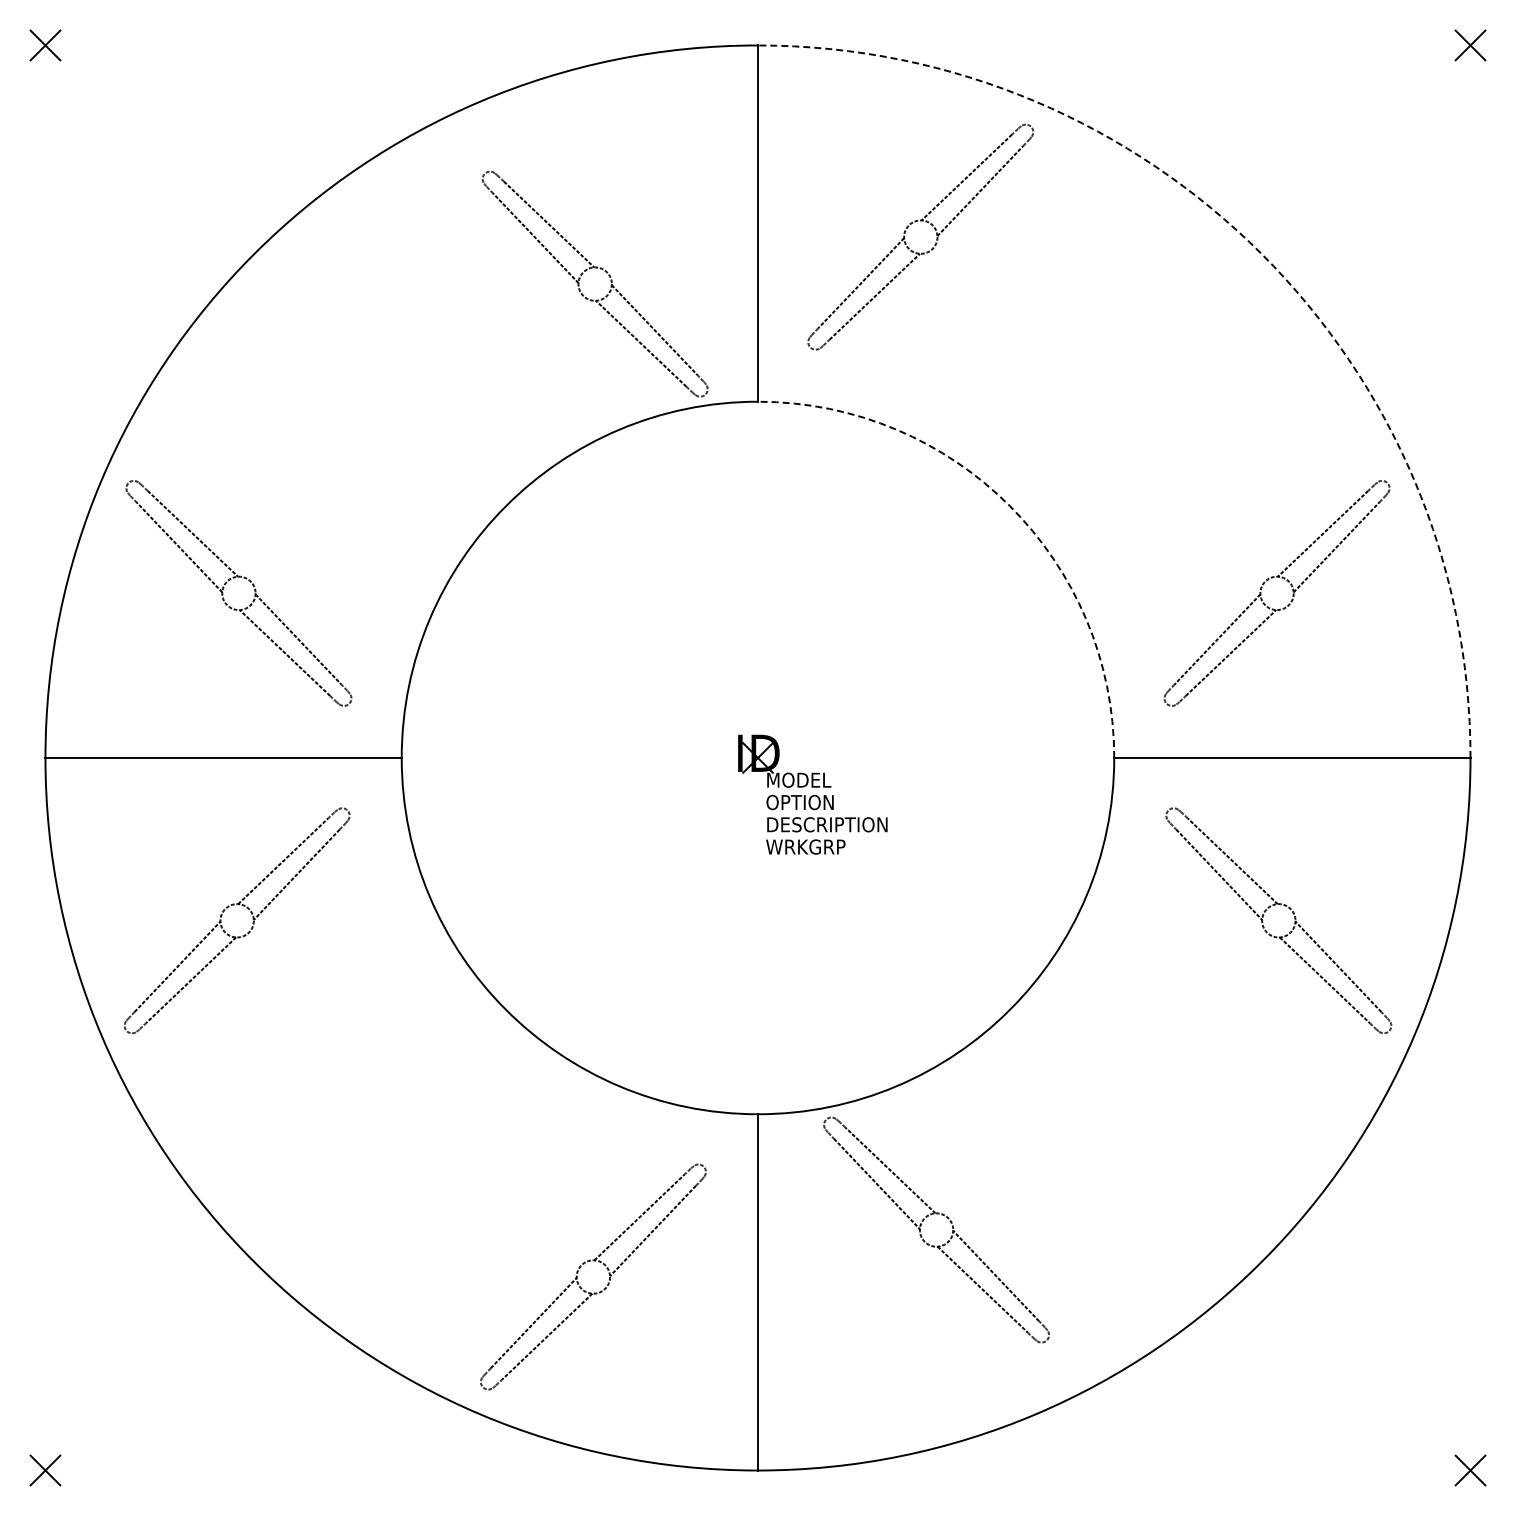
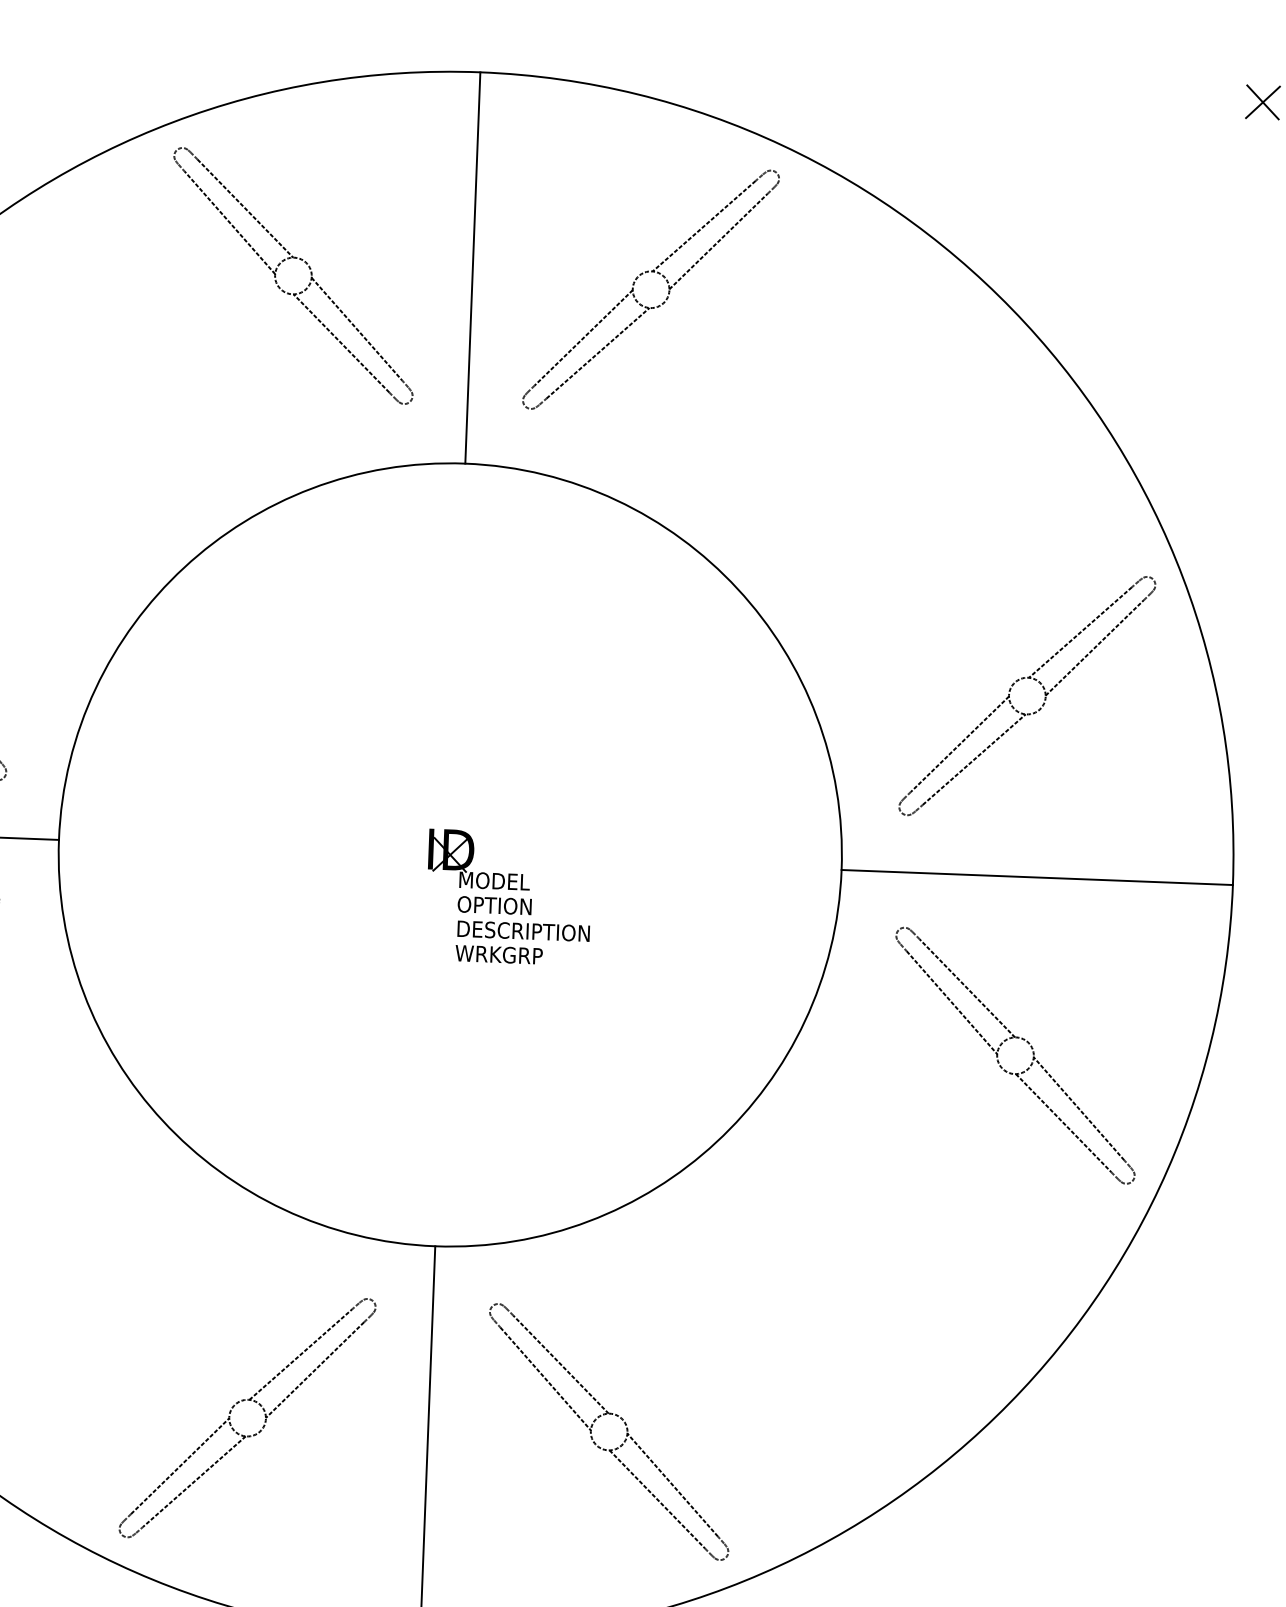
arc: (1261, 254) -> (1024, 323), dashed -> solid
part: (586, 271) -> (284, 261), moved
arc: (1009, 506) -> (737, 589), dashed -> solid
part: (931, 1215) -> (604, 1415), moved

